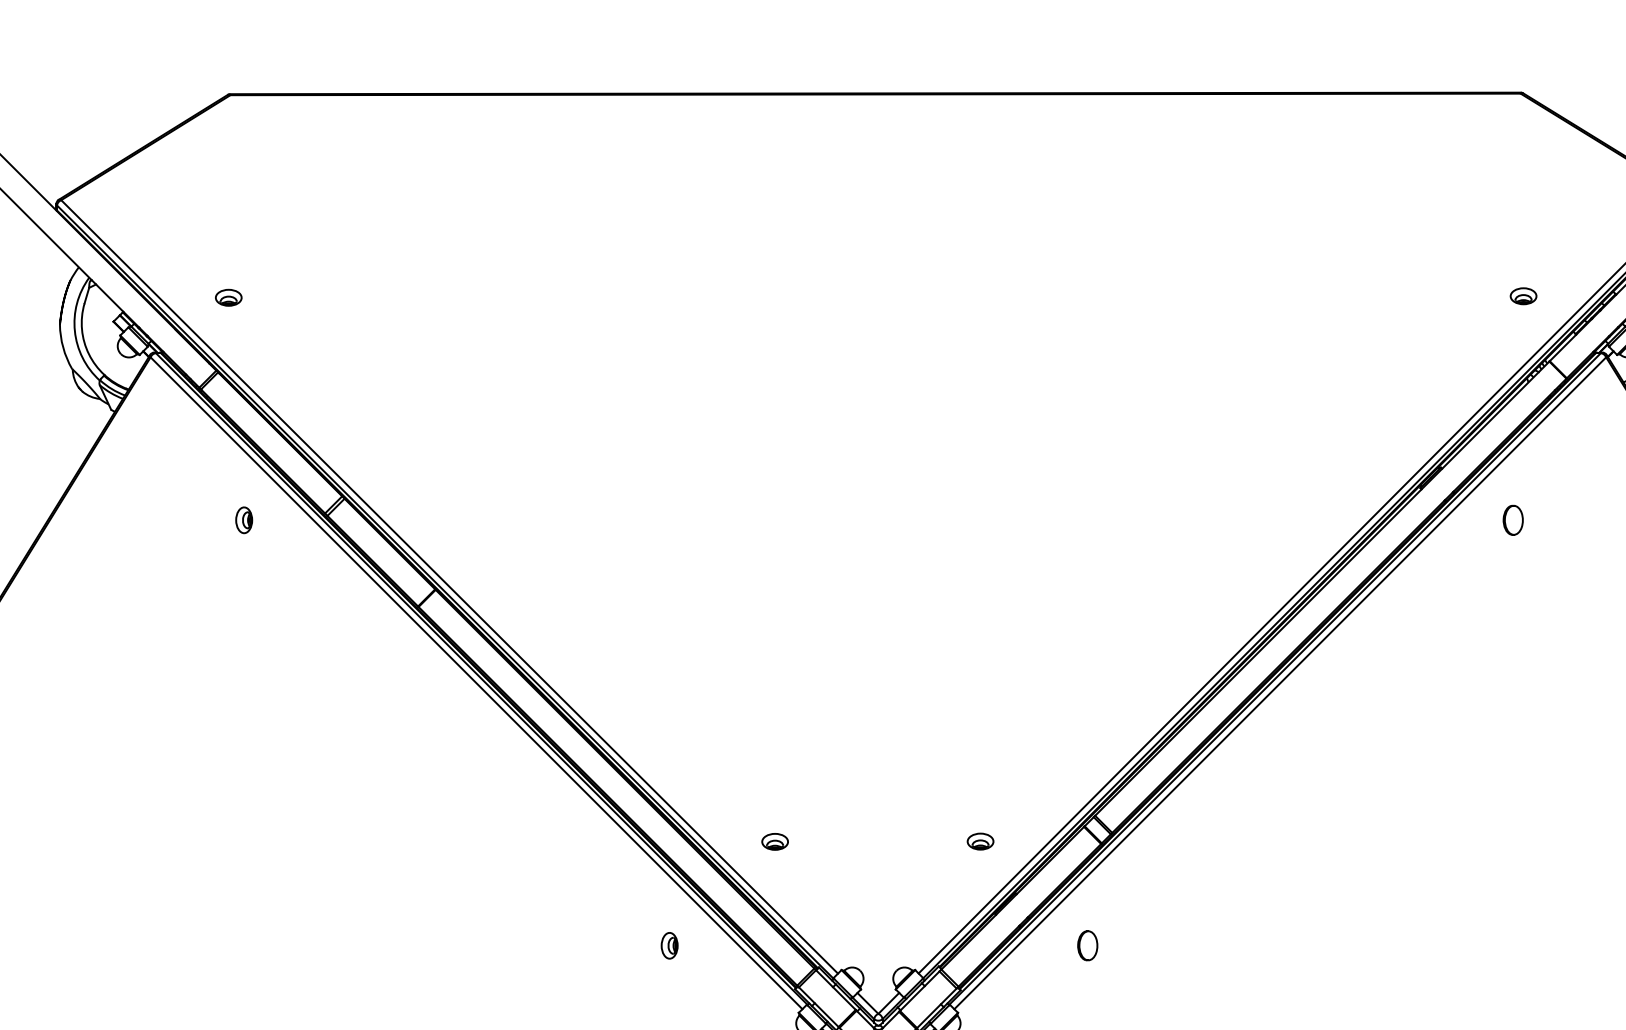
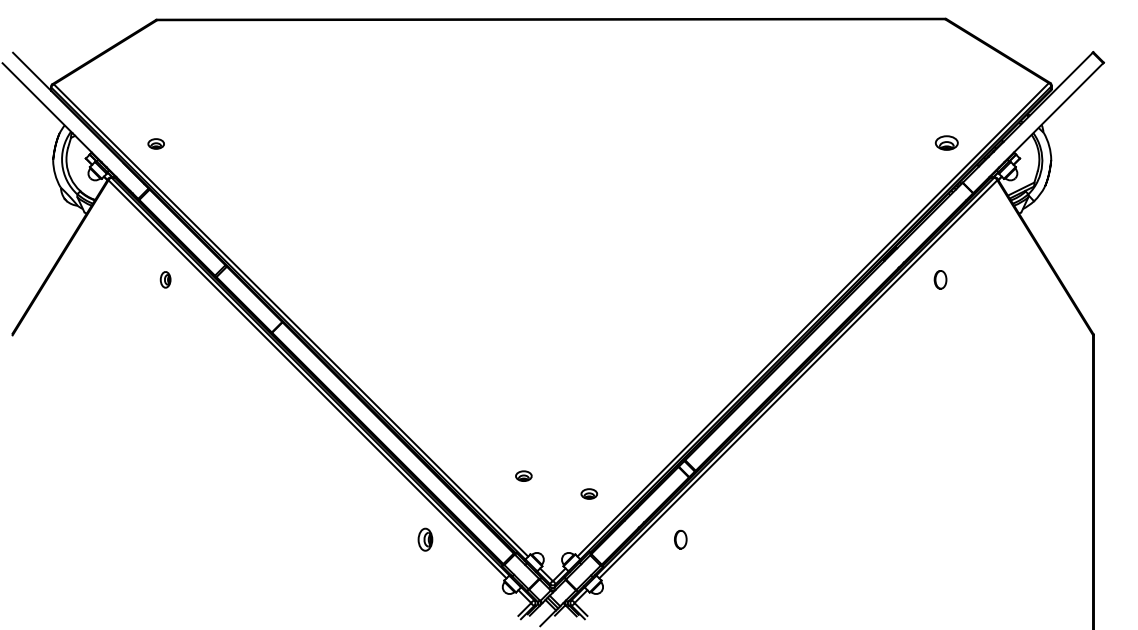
part: (1522, 295) -> (946, 142), size x1.4
part: (774, 840) -> (523, 475), moved
part: (979, 840) -> (588, 493), moved
part: (669, 945) -> (425, 539), size x1.4

